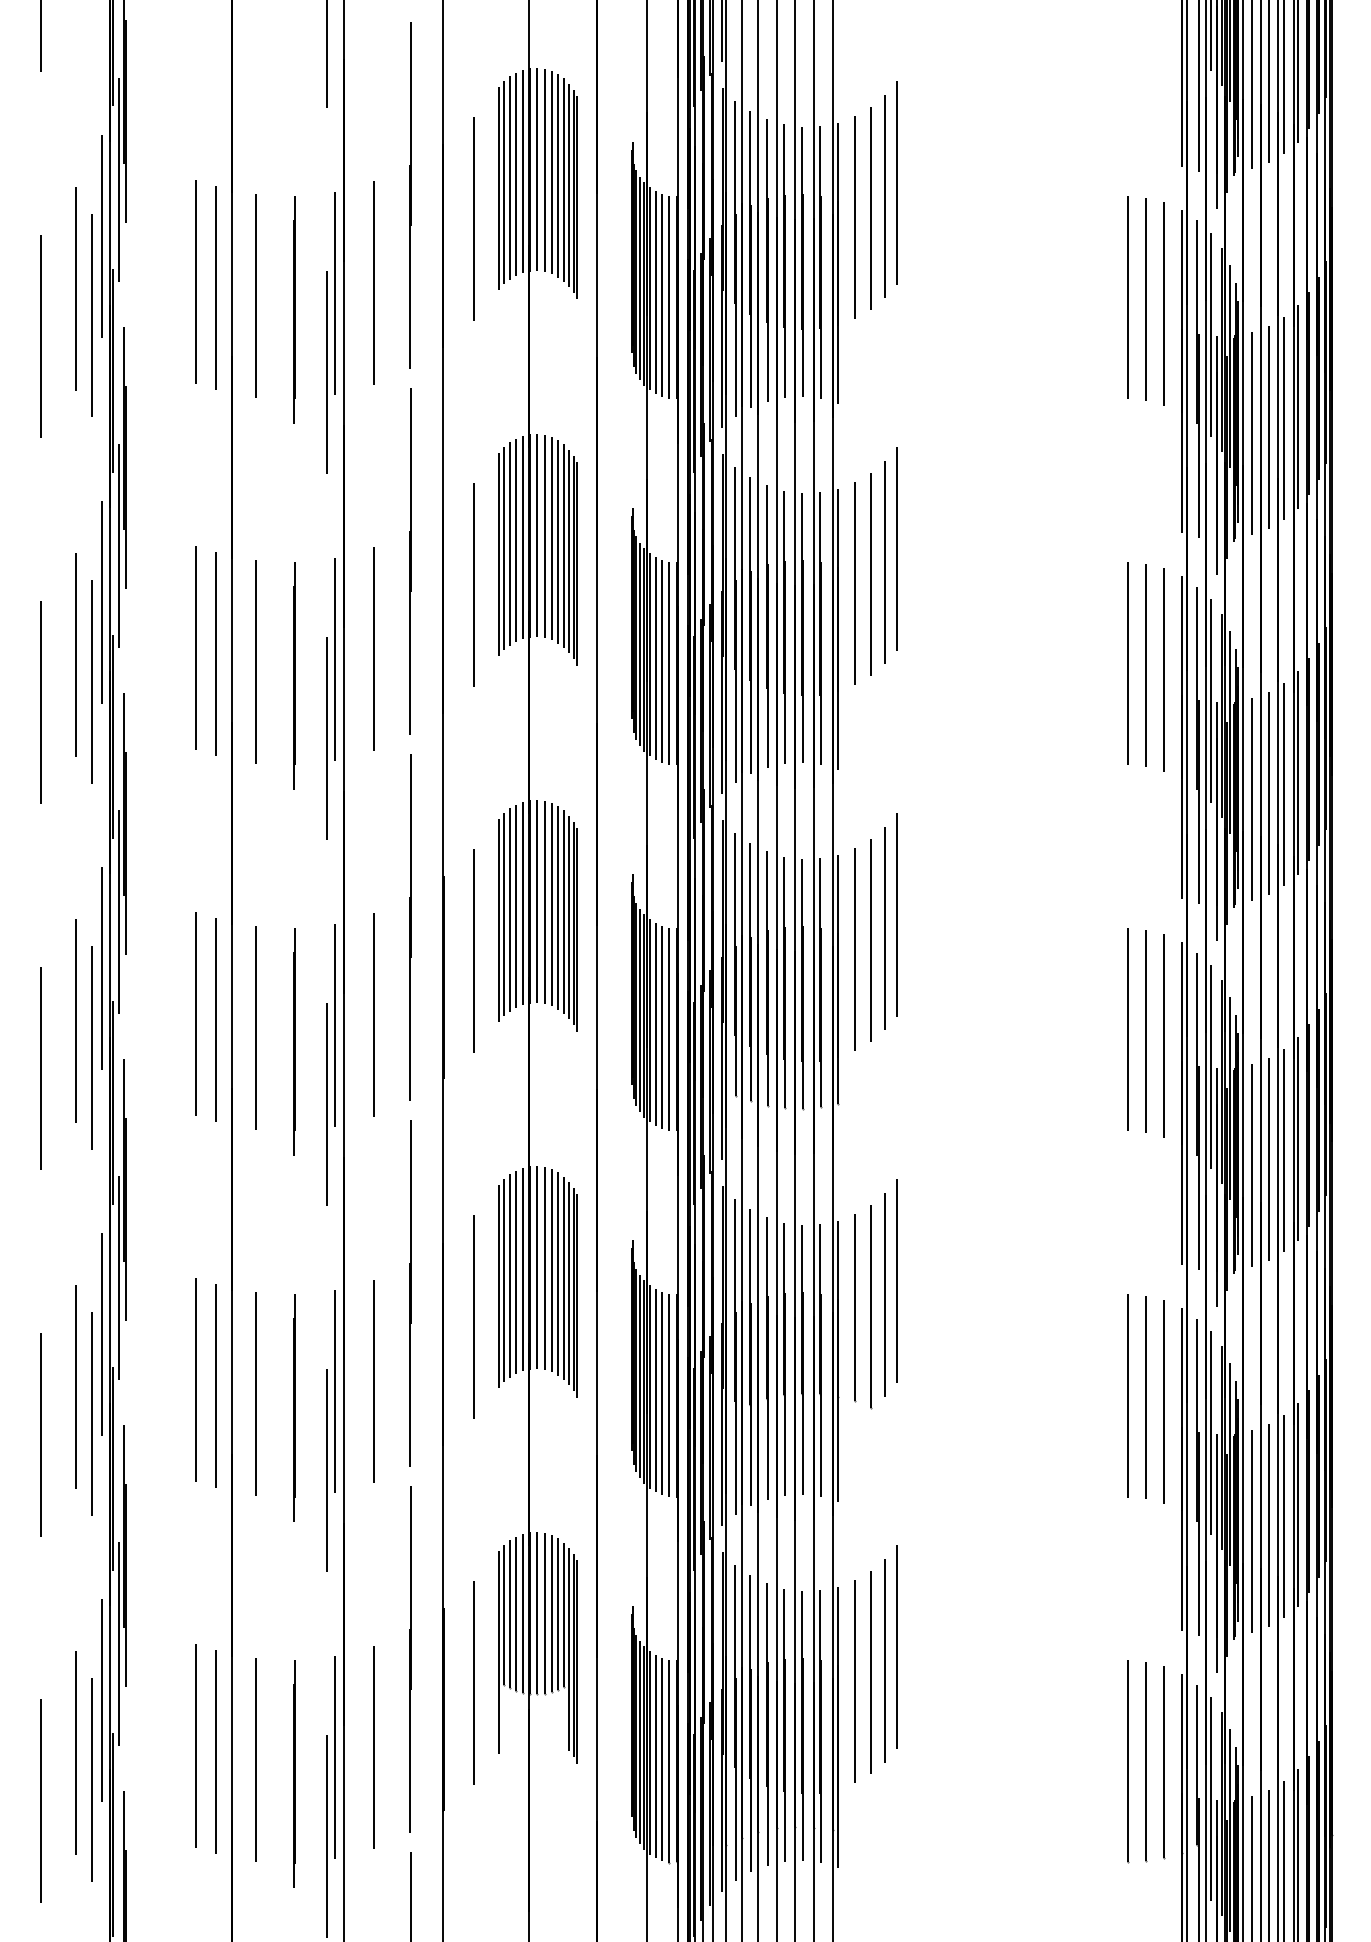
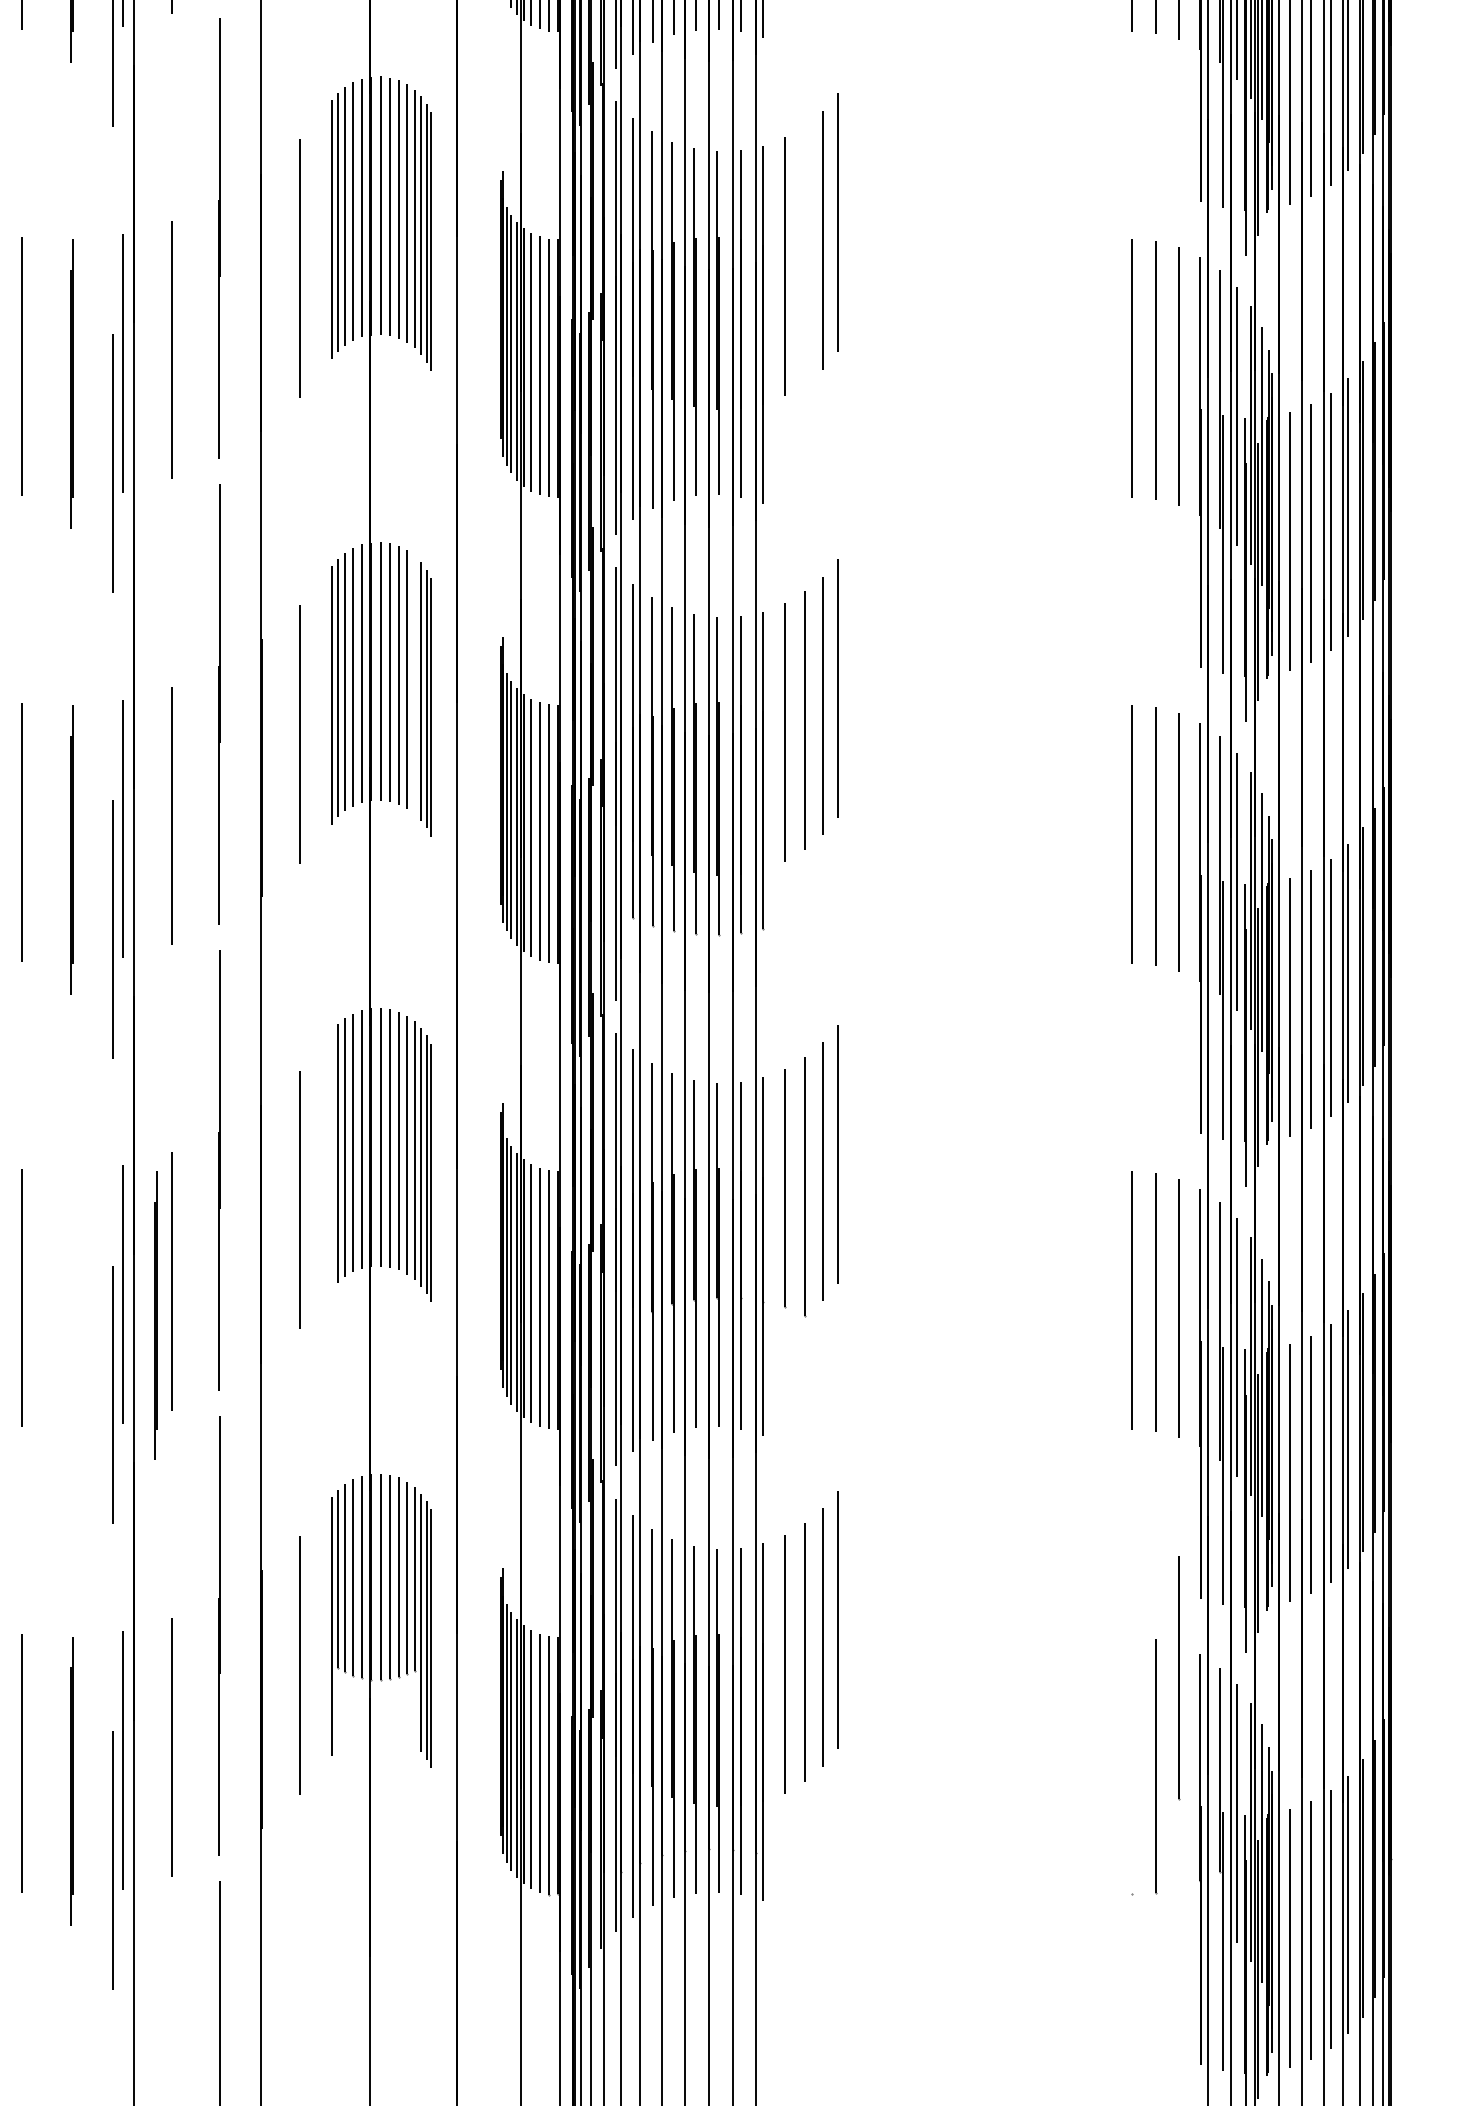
line: (870, 574) -> (804, 255), removed
line: (564, 911) -> (415, 683), removed
line: (499, 1286) -> (332, 1161), removed
line: (294, 1407) -> (155, 1315), moved
line: (1127, 1761) -> (1131, 1765), removed
line: (1164, 1762) -> (1178, 1677), moved

